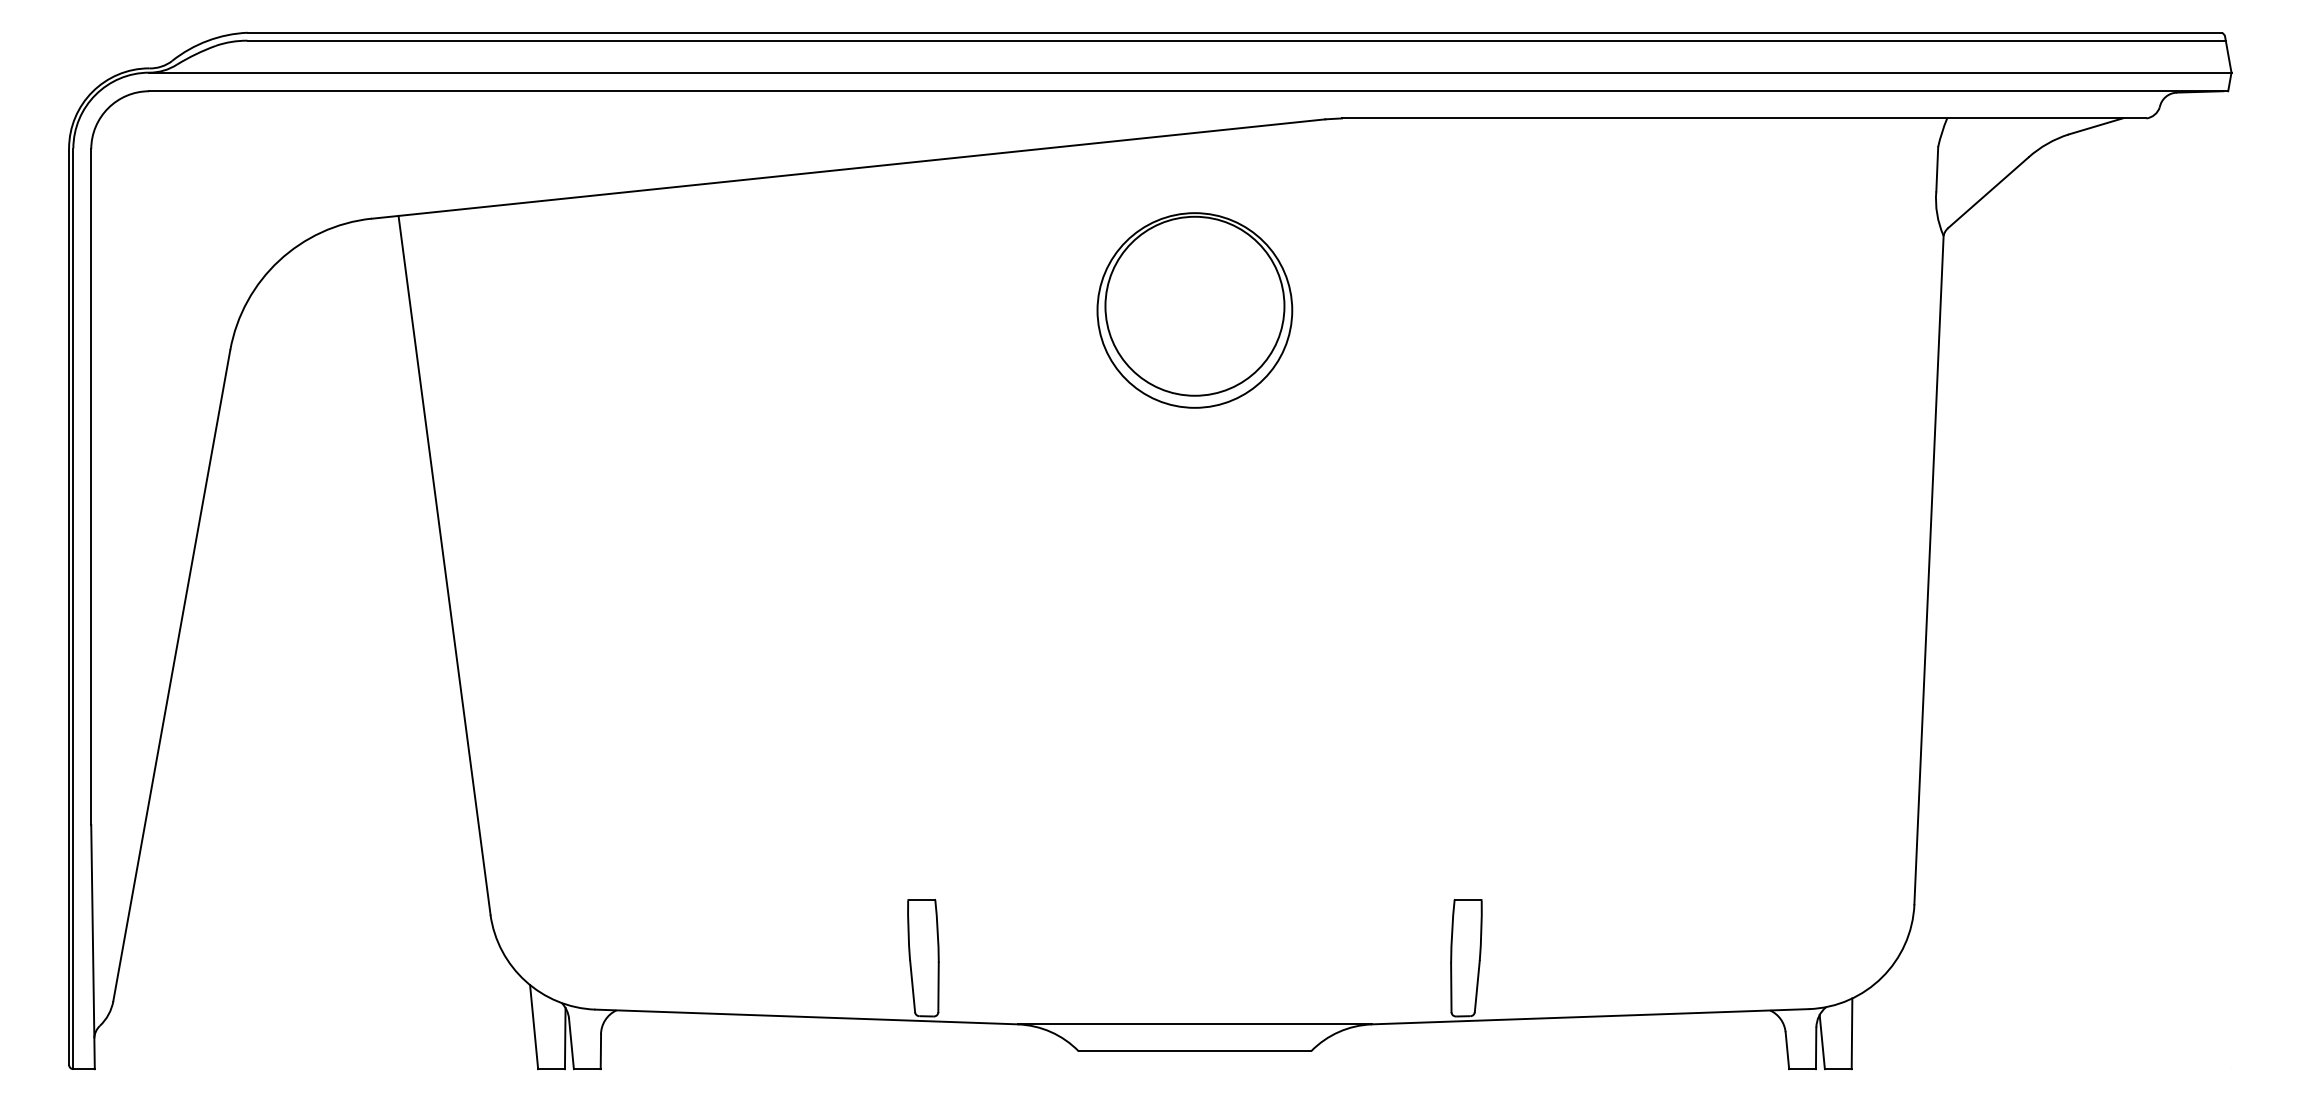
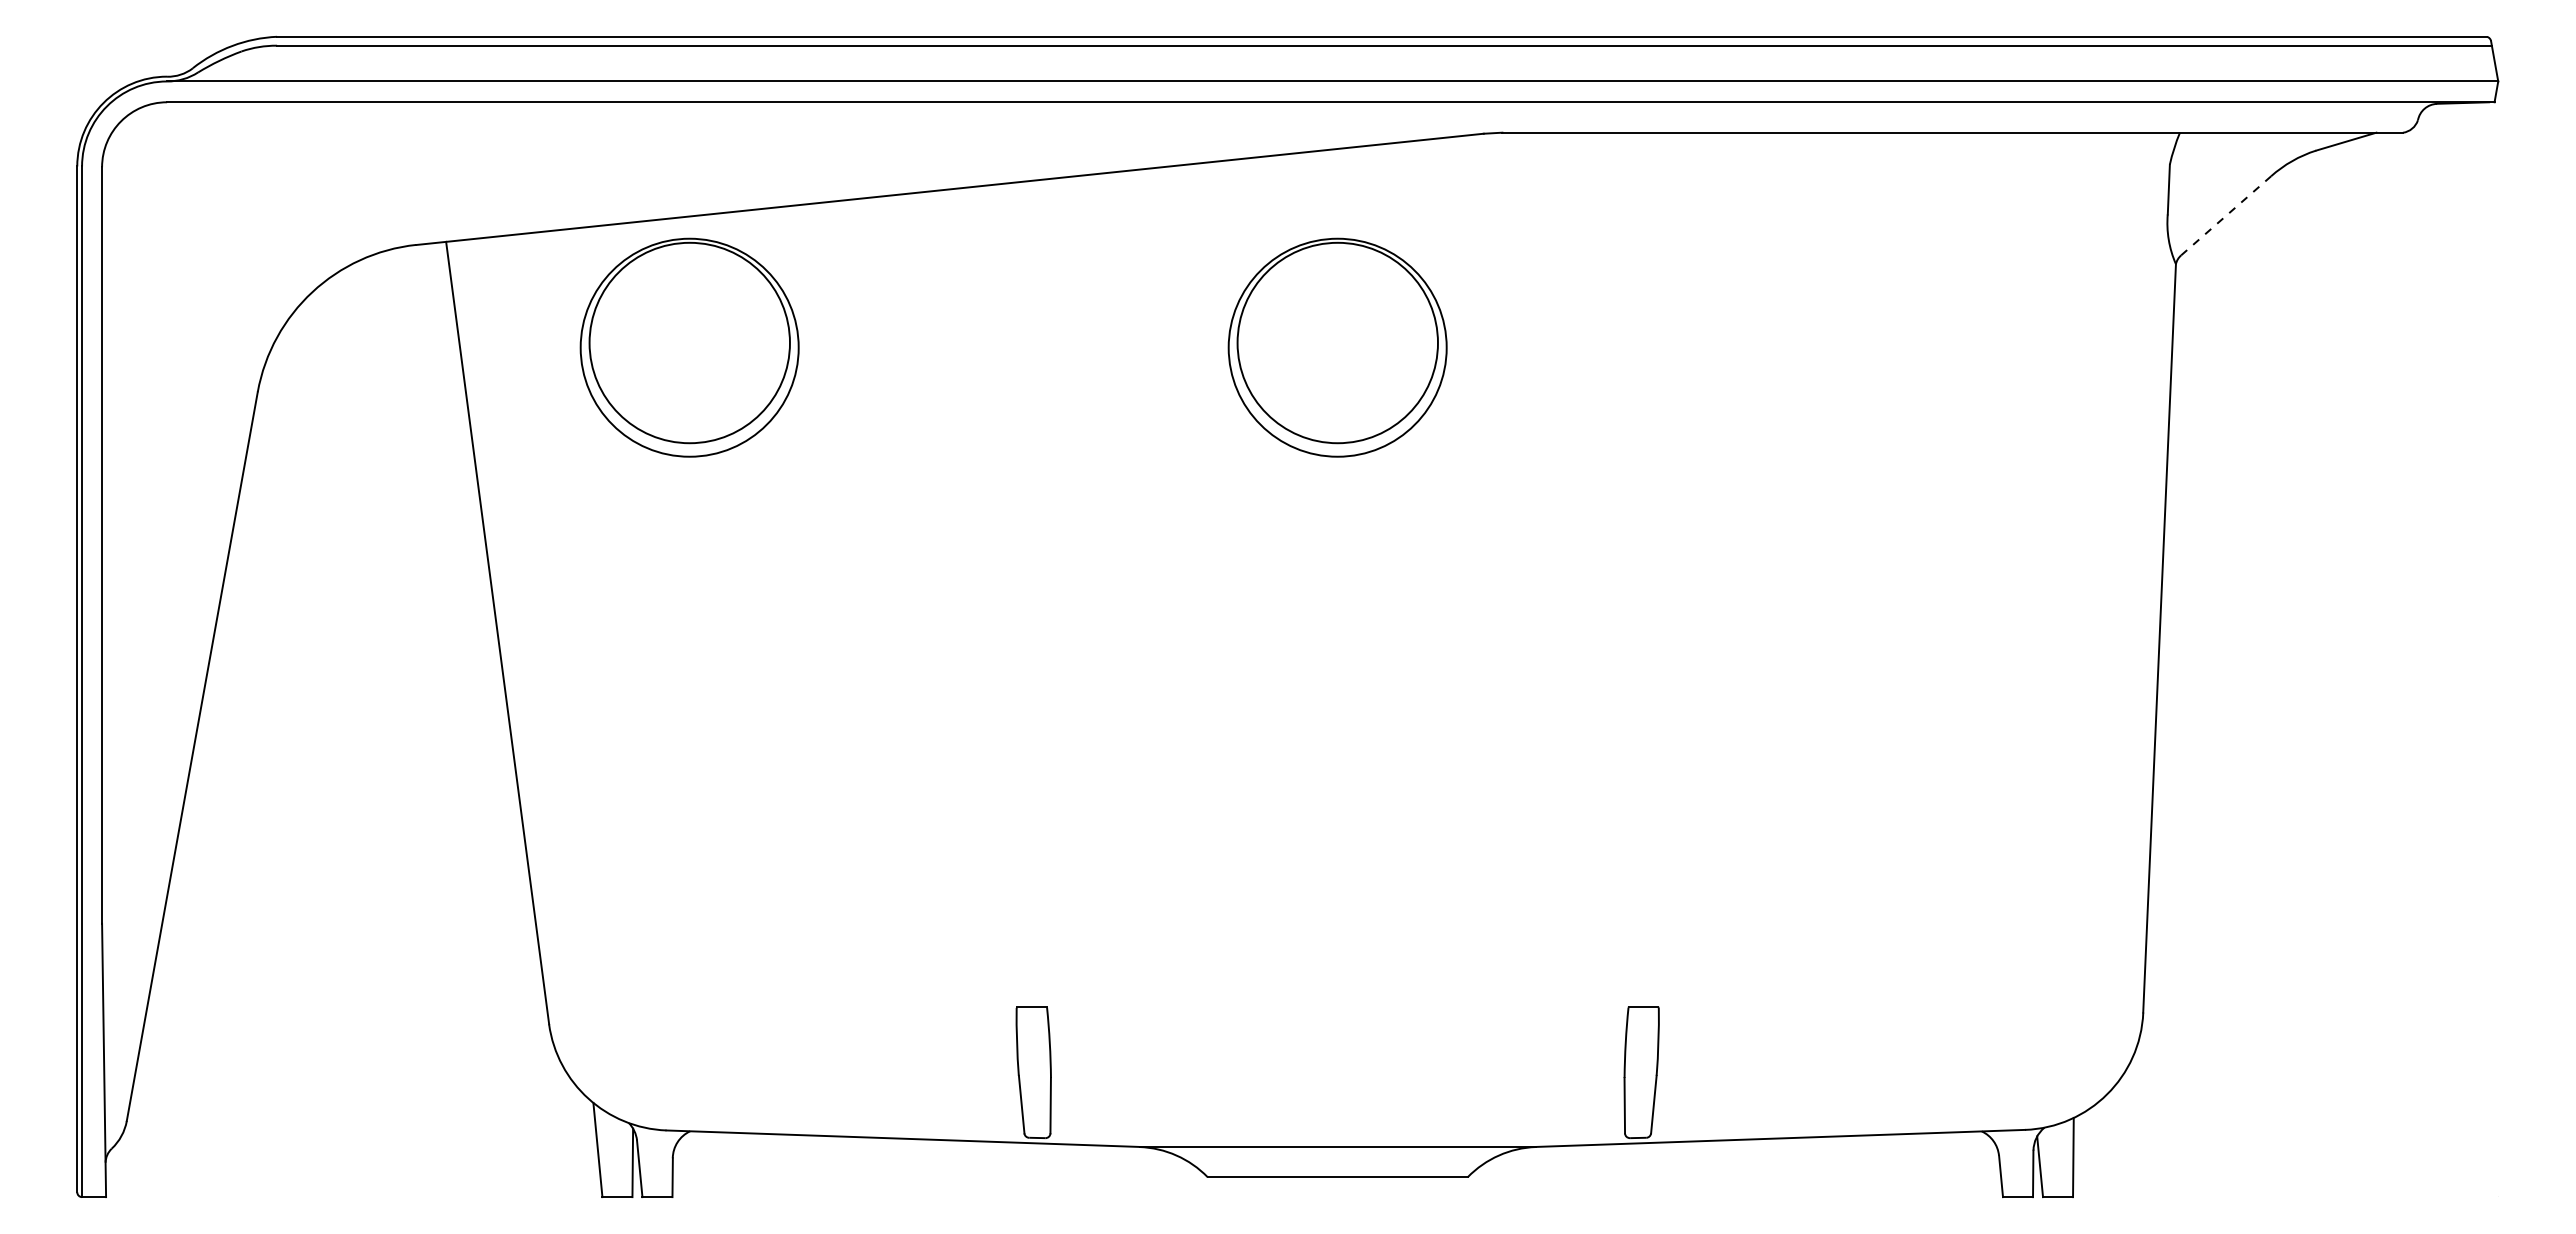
line: (1988, 192) -> (2226, 215), solid -> dashed
part: (615, 310) -> (689, 347), added

